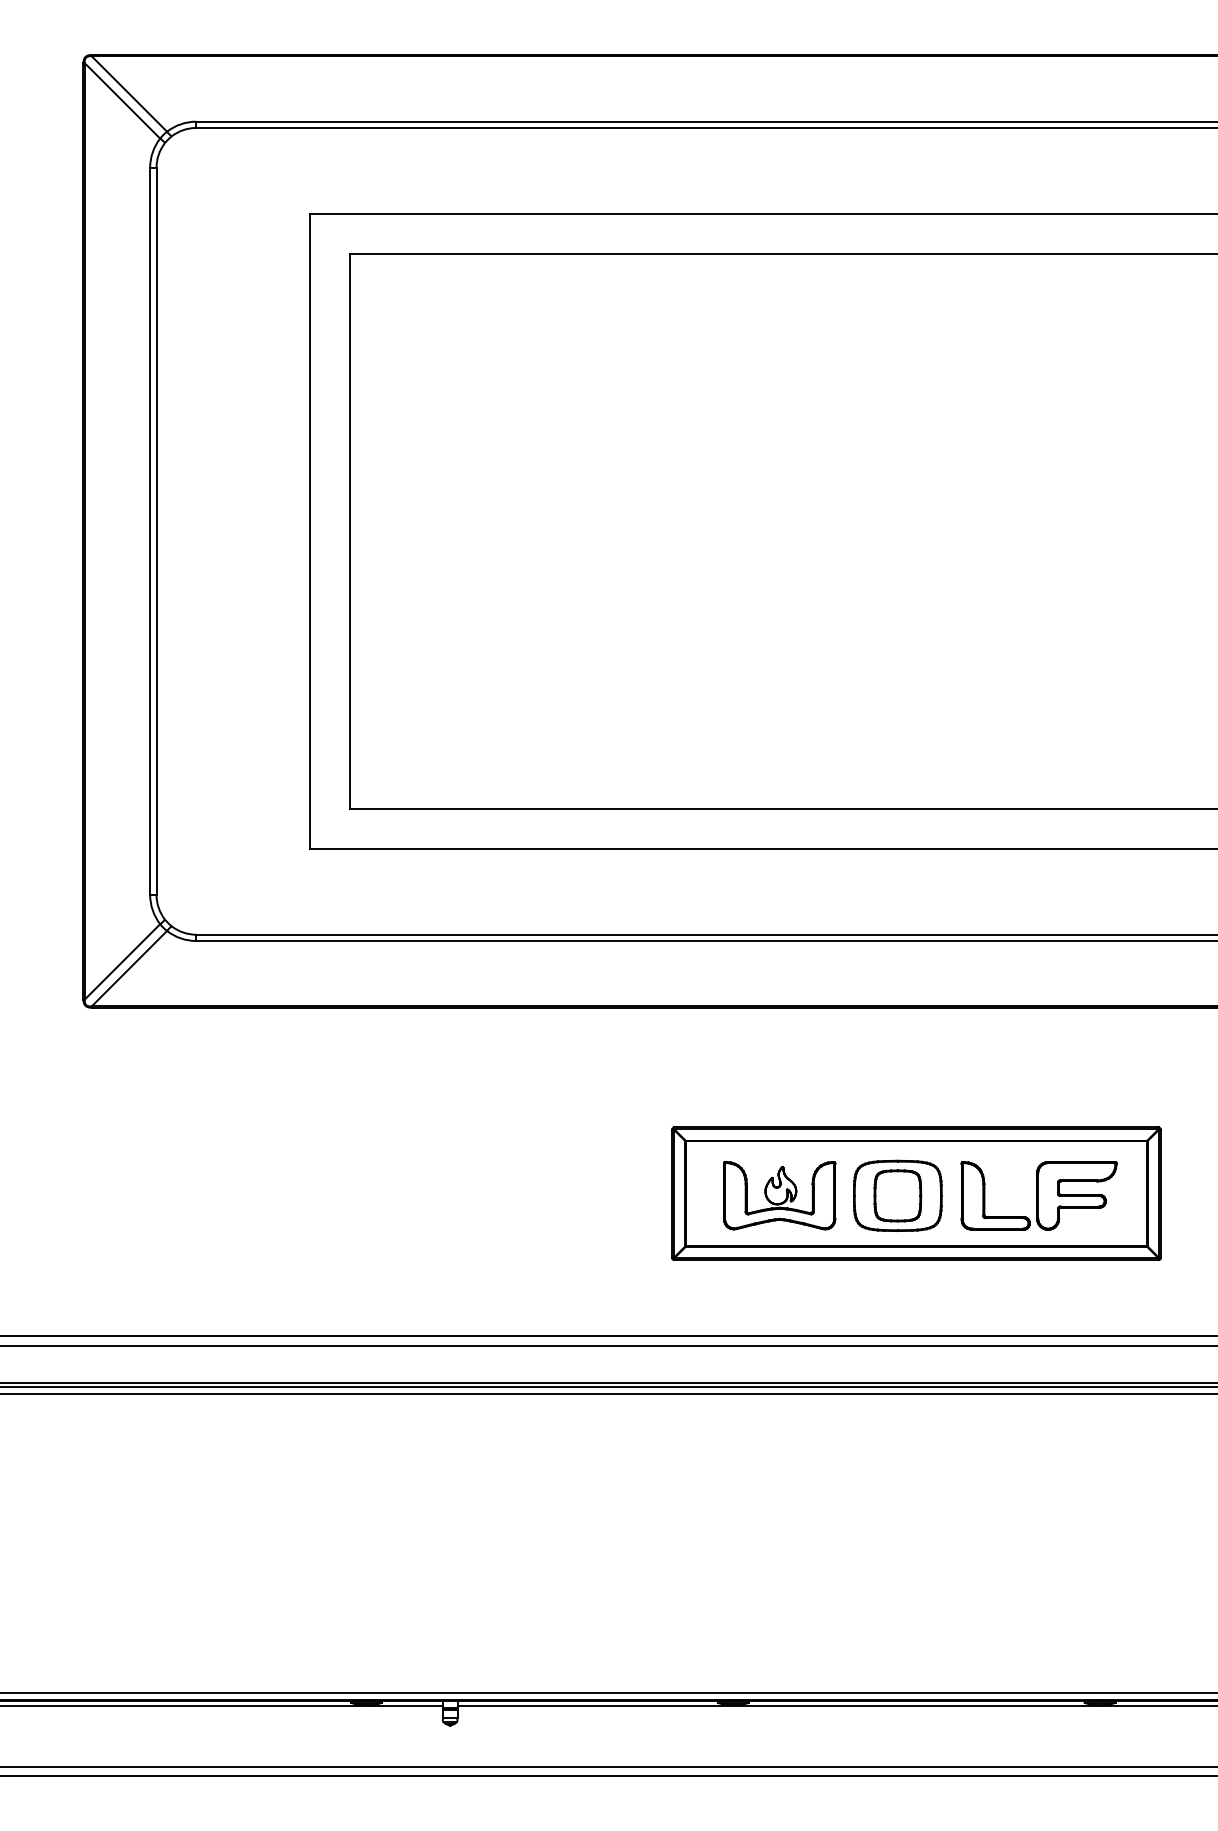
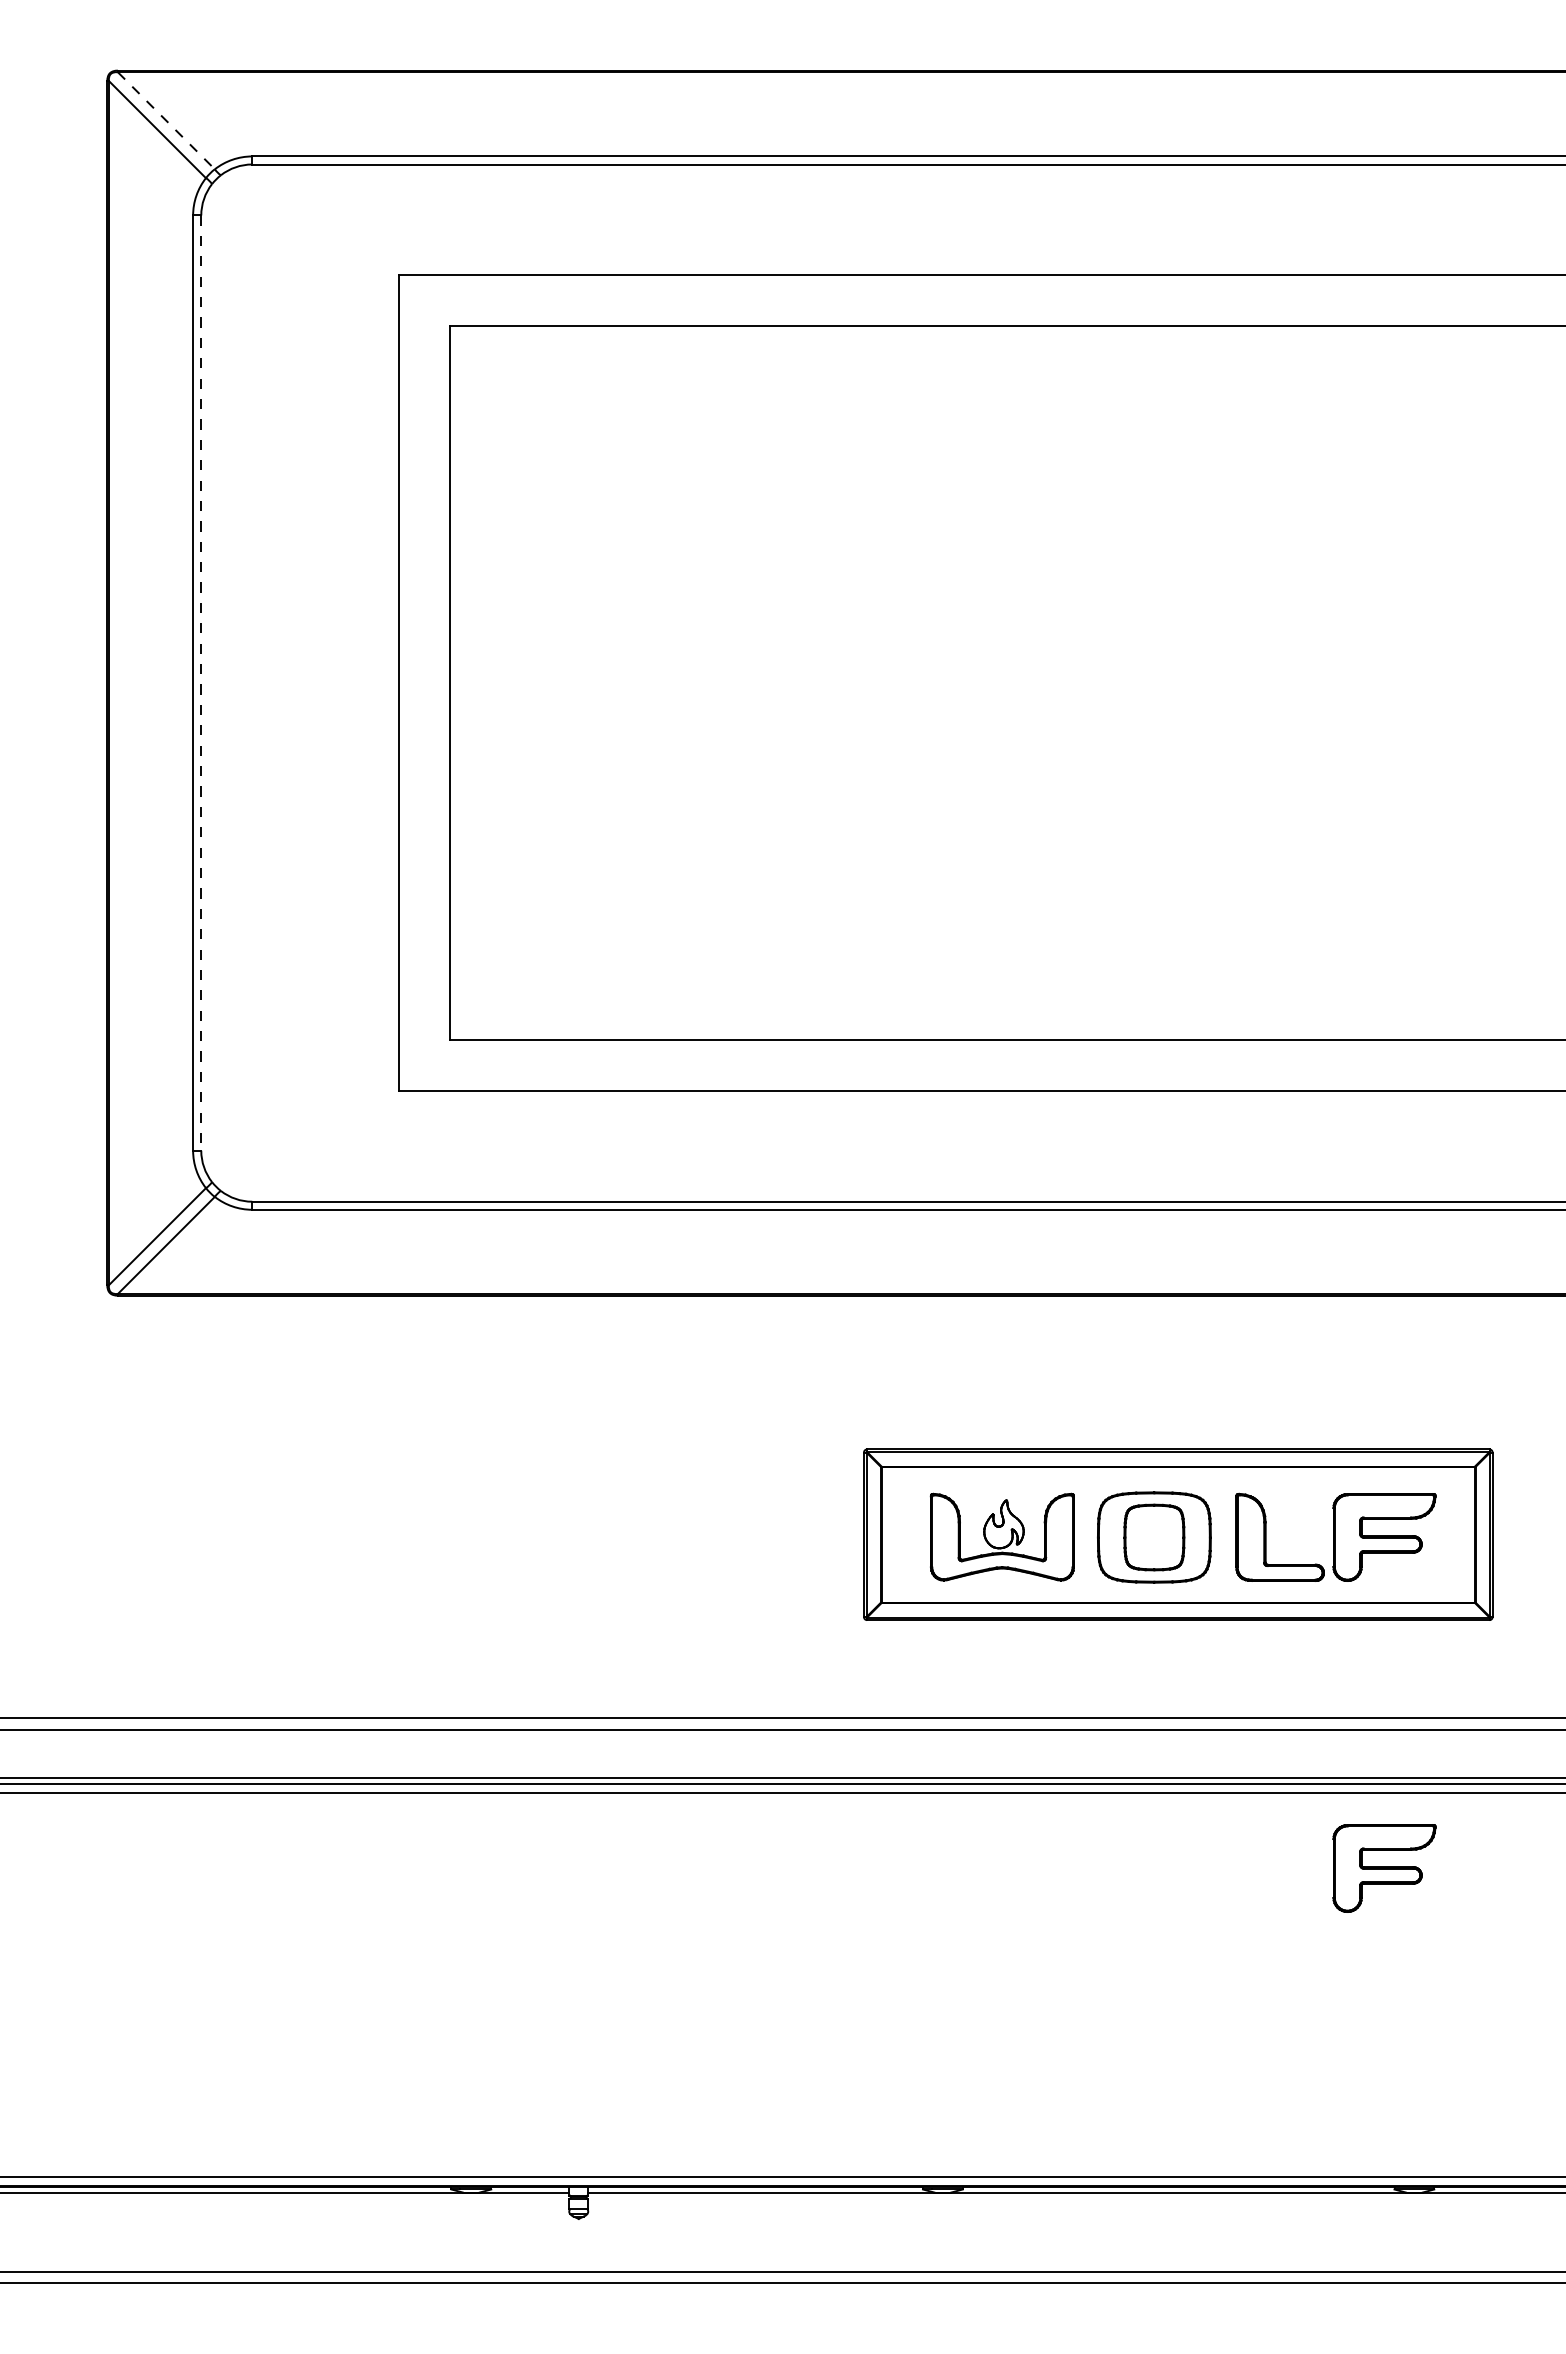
line: (129, 93) -> (166, 120), solid -> dashed
line: (156, 531) -> (201, 683), solid -> dashed
part: (1076, 1453) -> (1384, 1868), added

